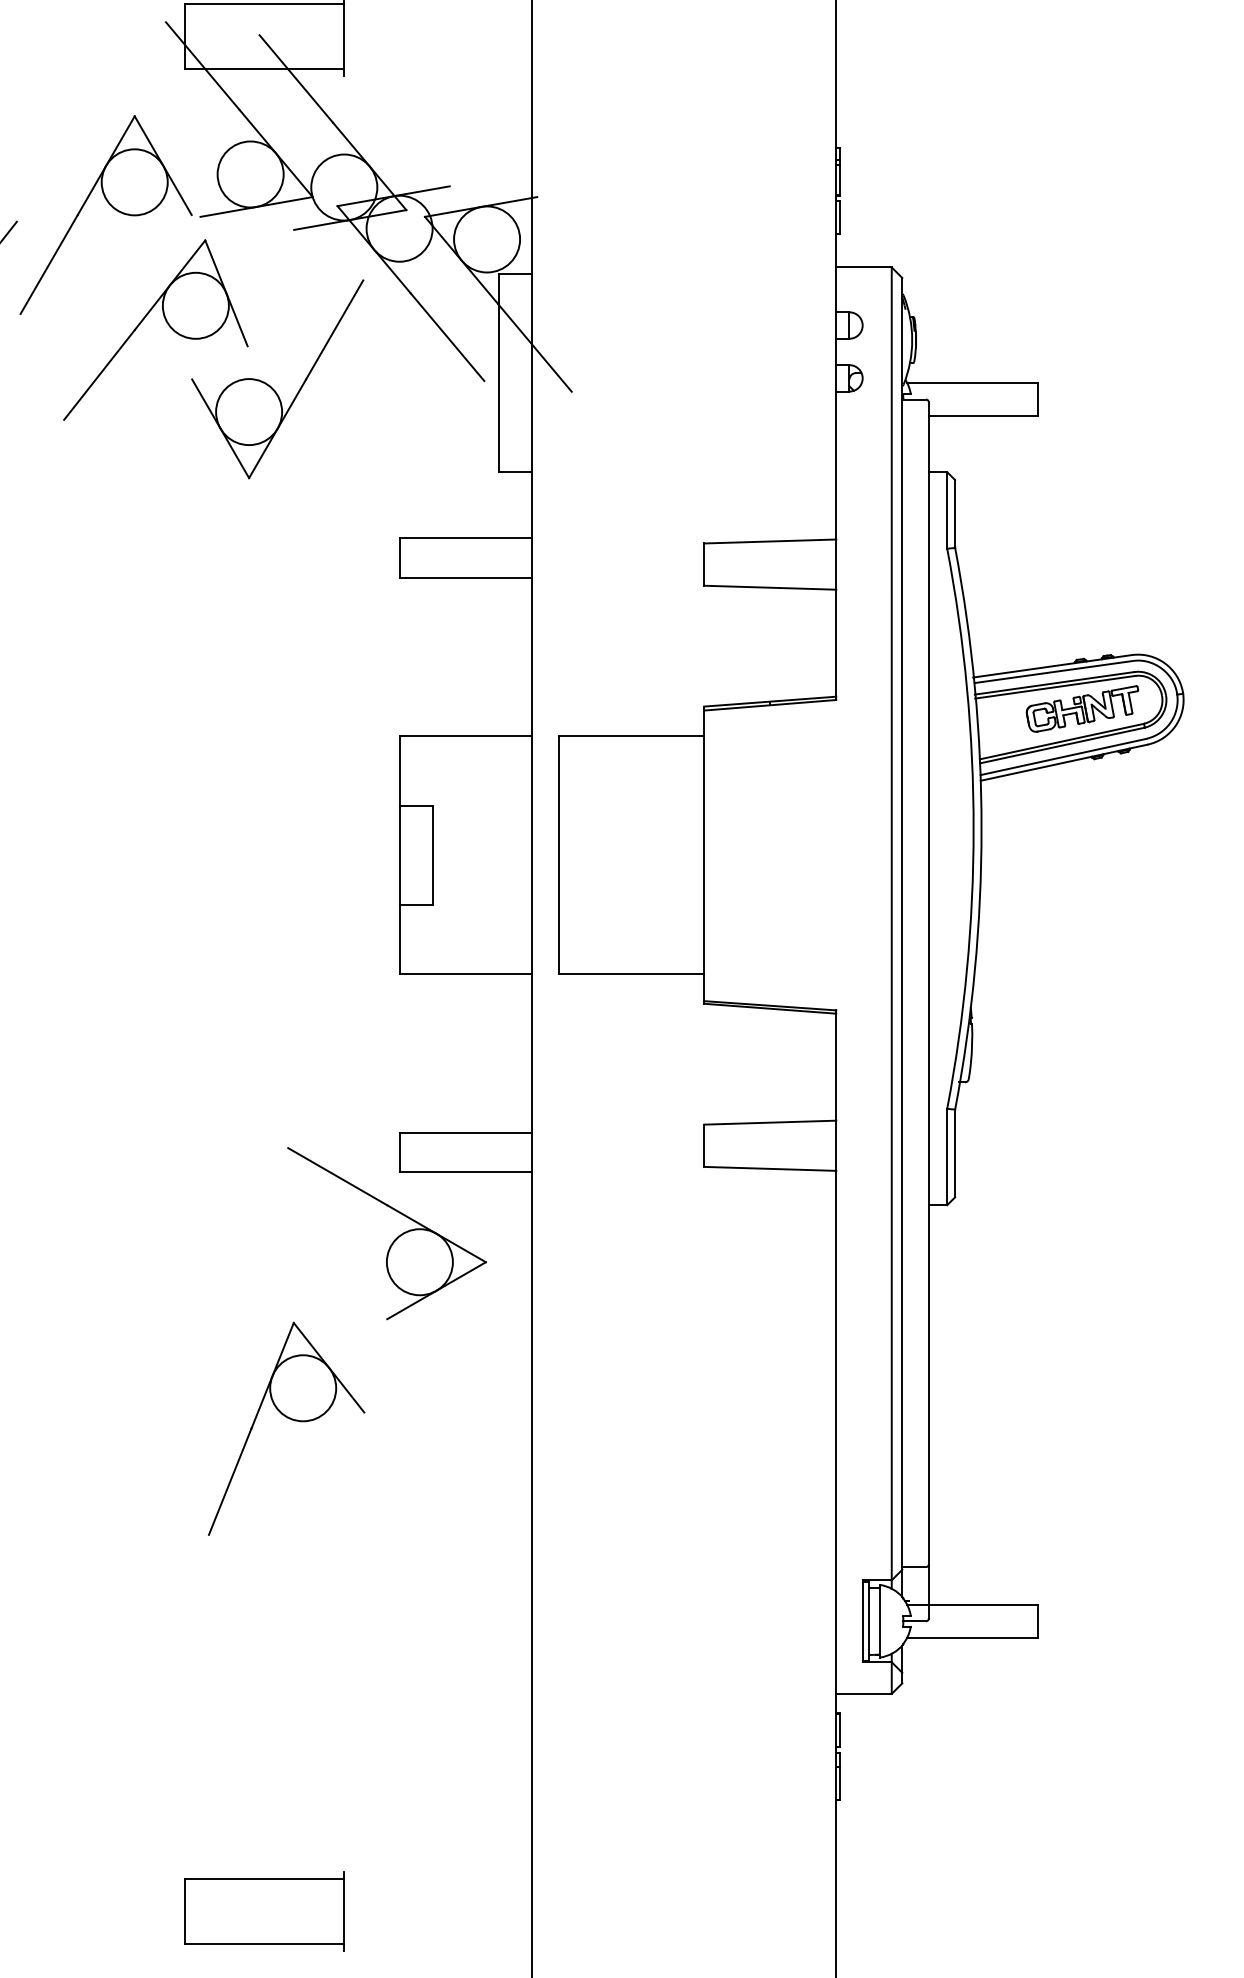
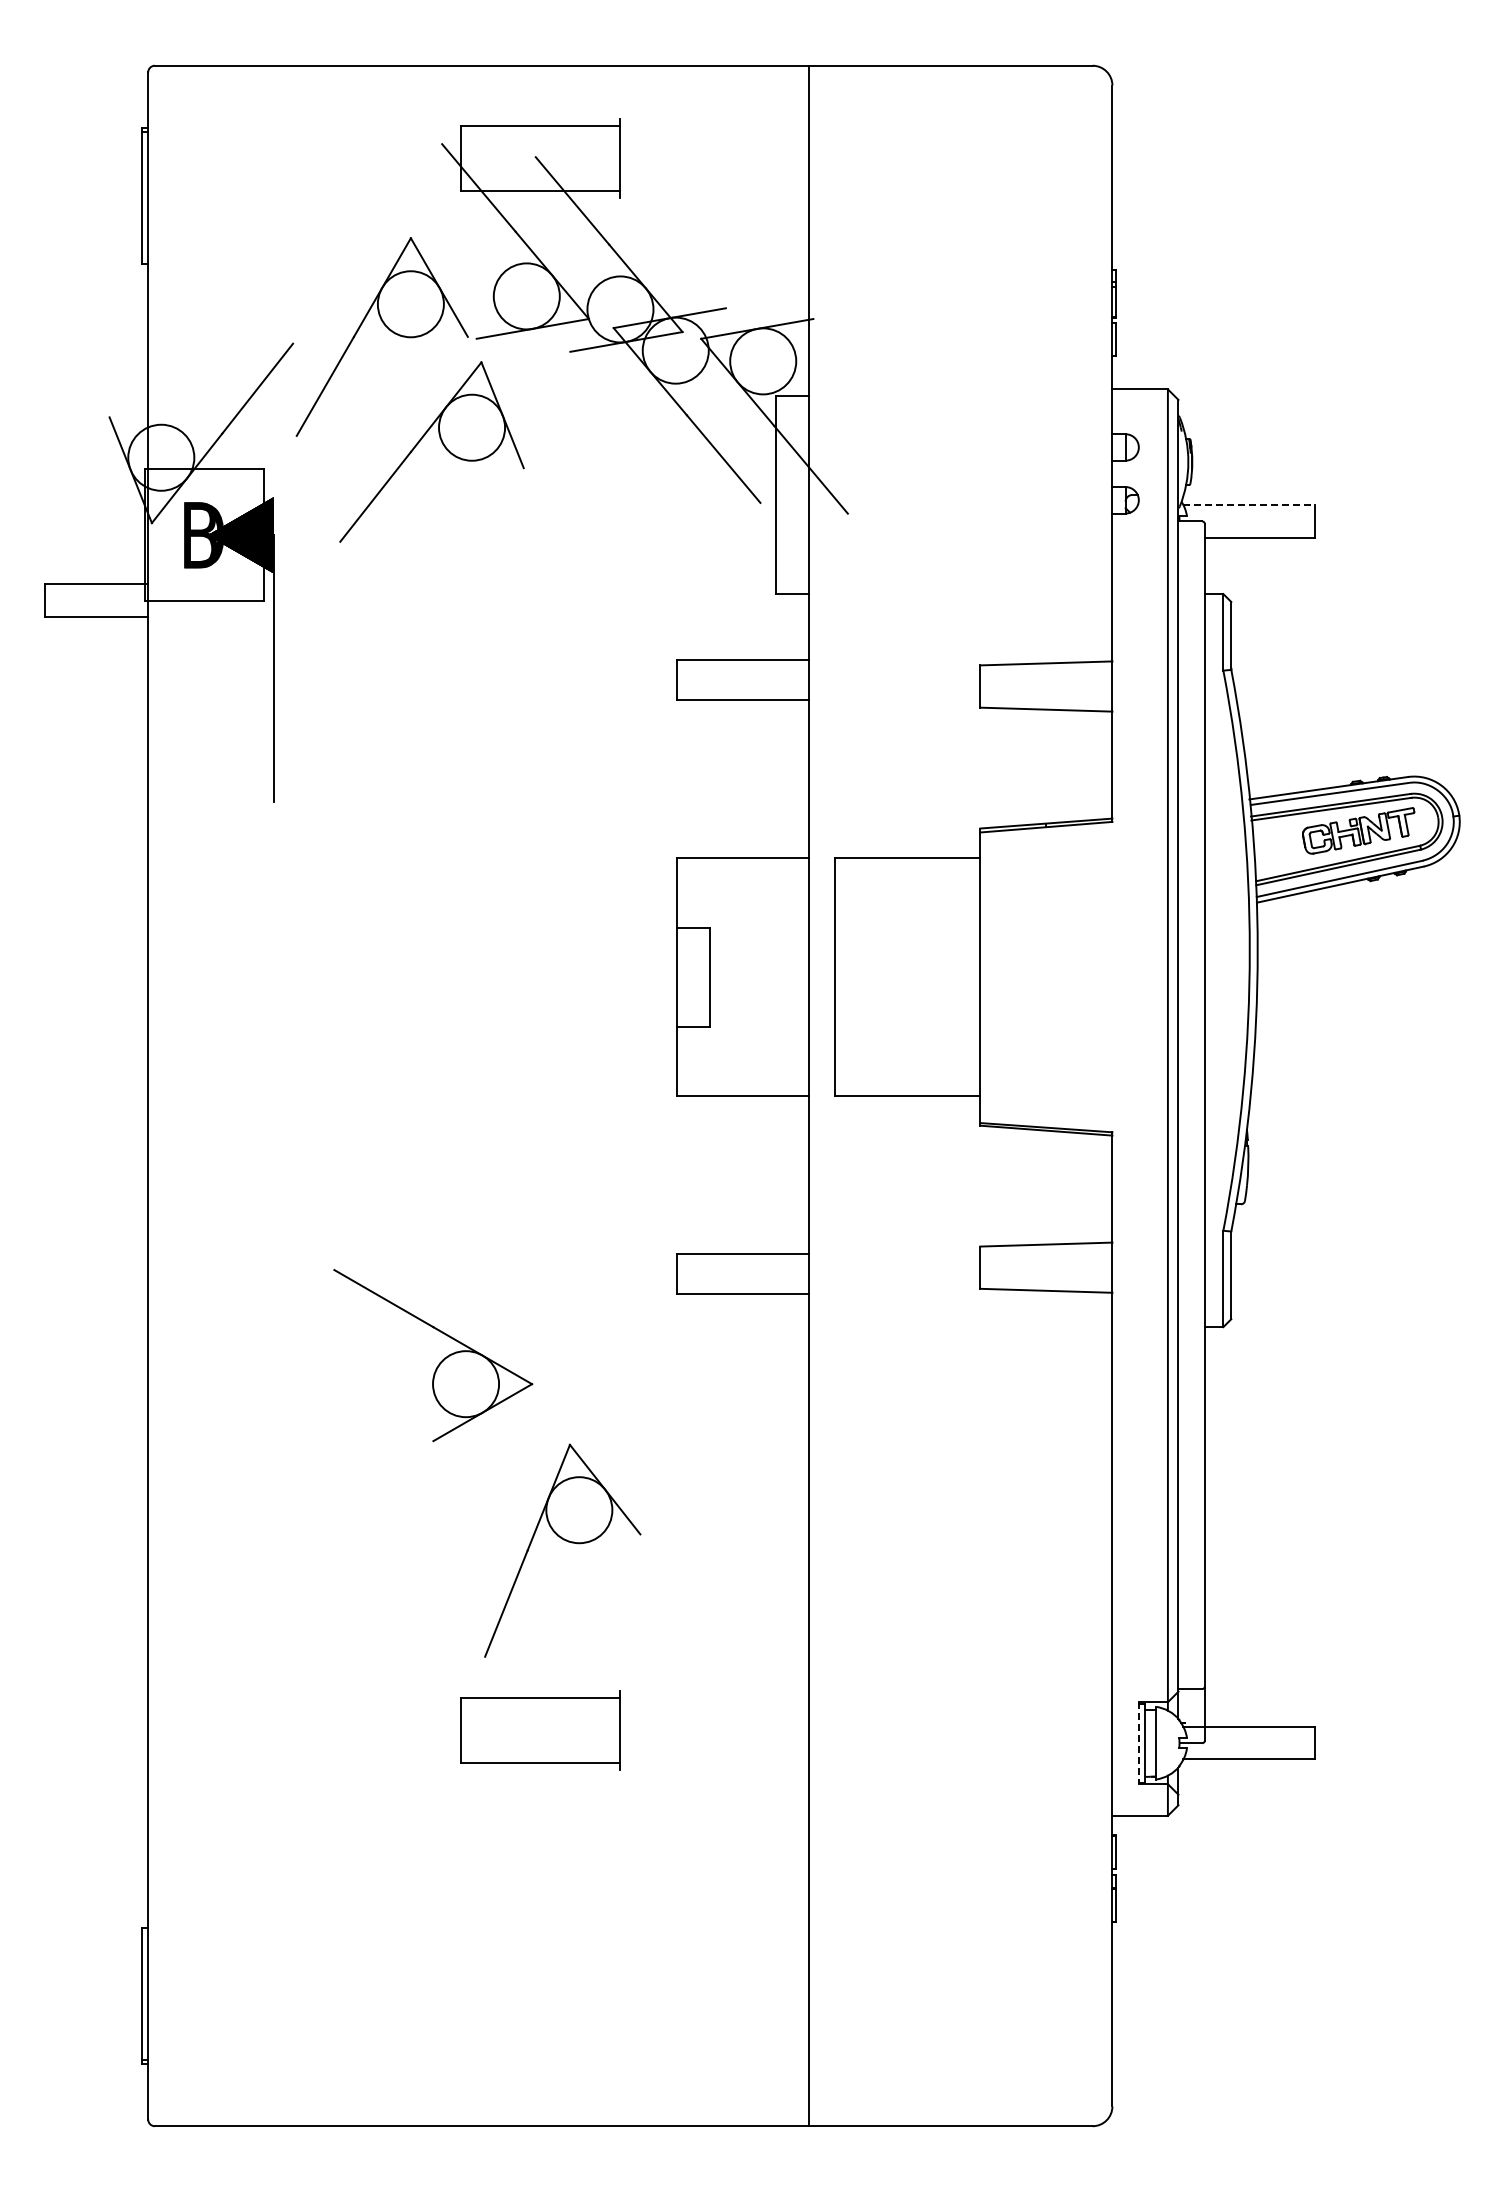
line: (972, 383) -> (1248, 505), solid -> dashed
part: (270, 385) -> (546, 507), removed
part: (394, 1239) -> (440, 1361), moved
line: (862, 1621) -> (1138, 1743), solid -> dashed
part: (264, 1911) -> (540, 1730), moved

